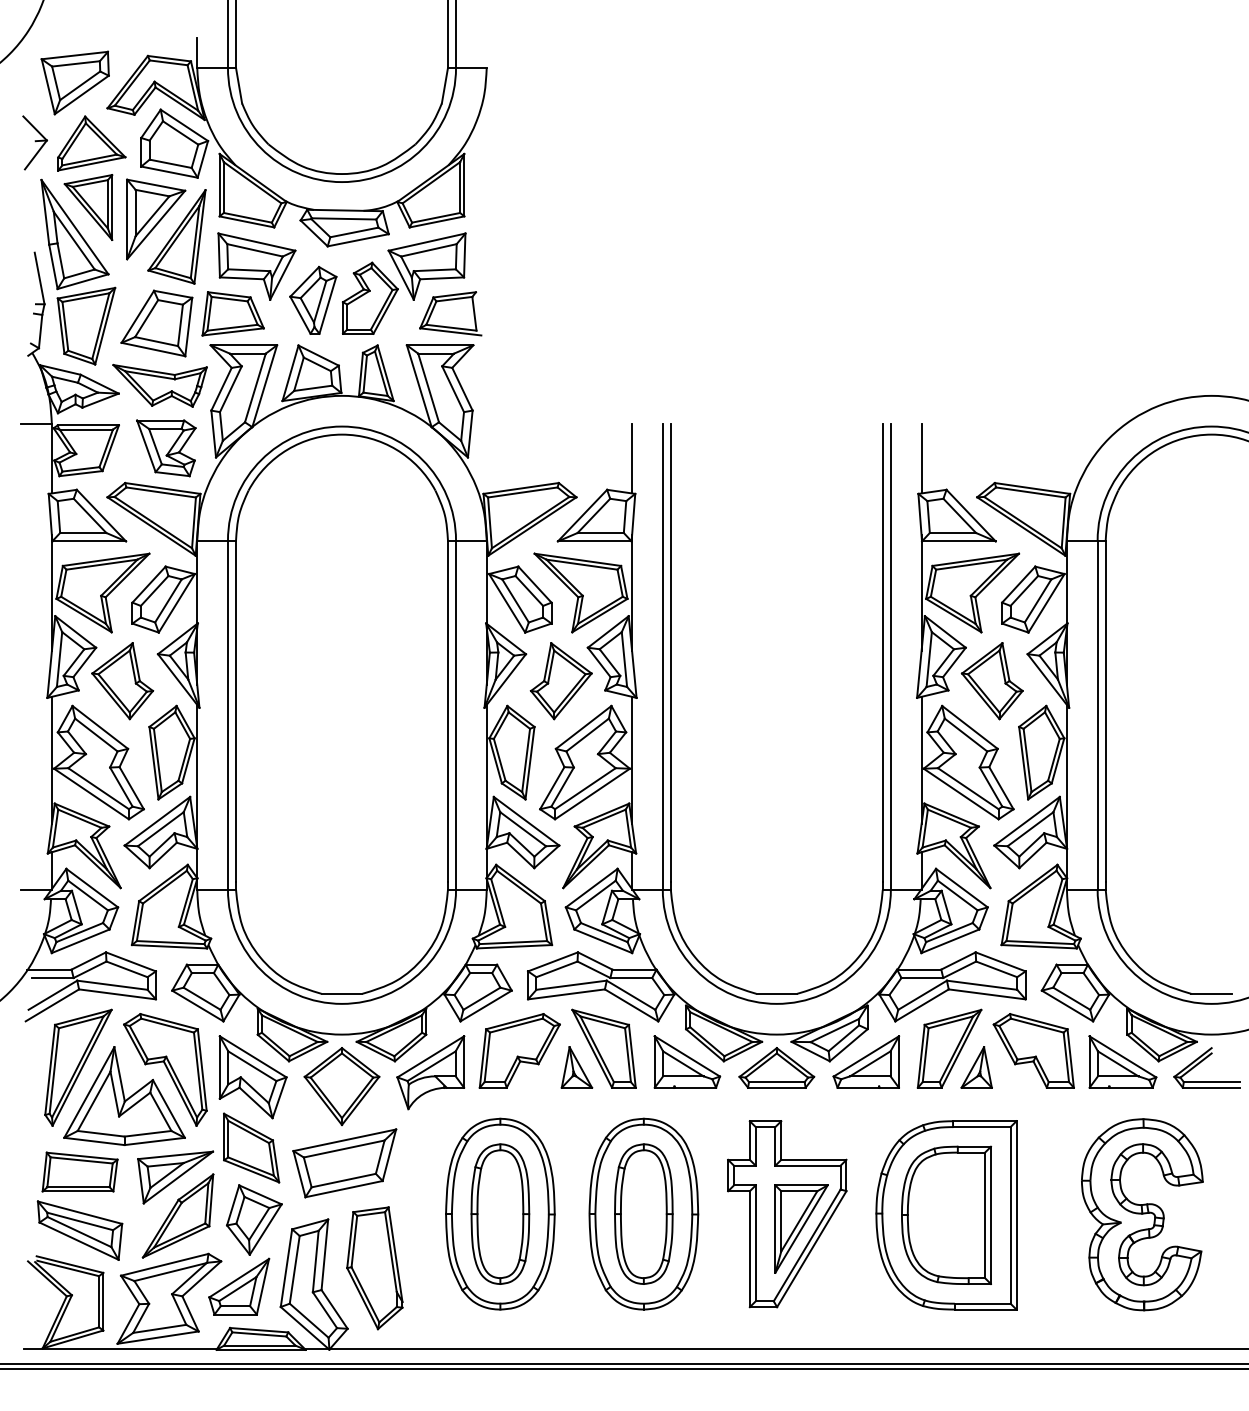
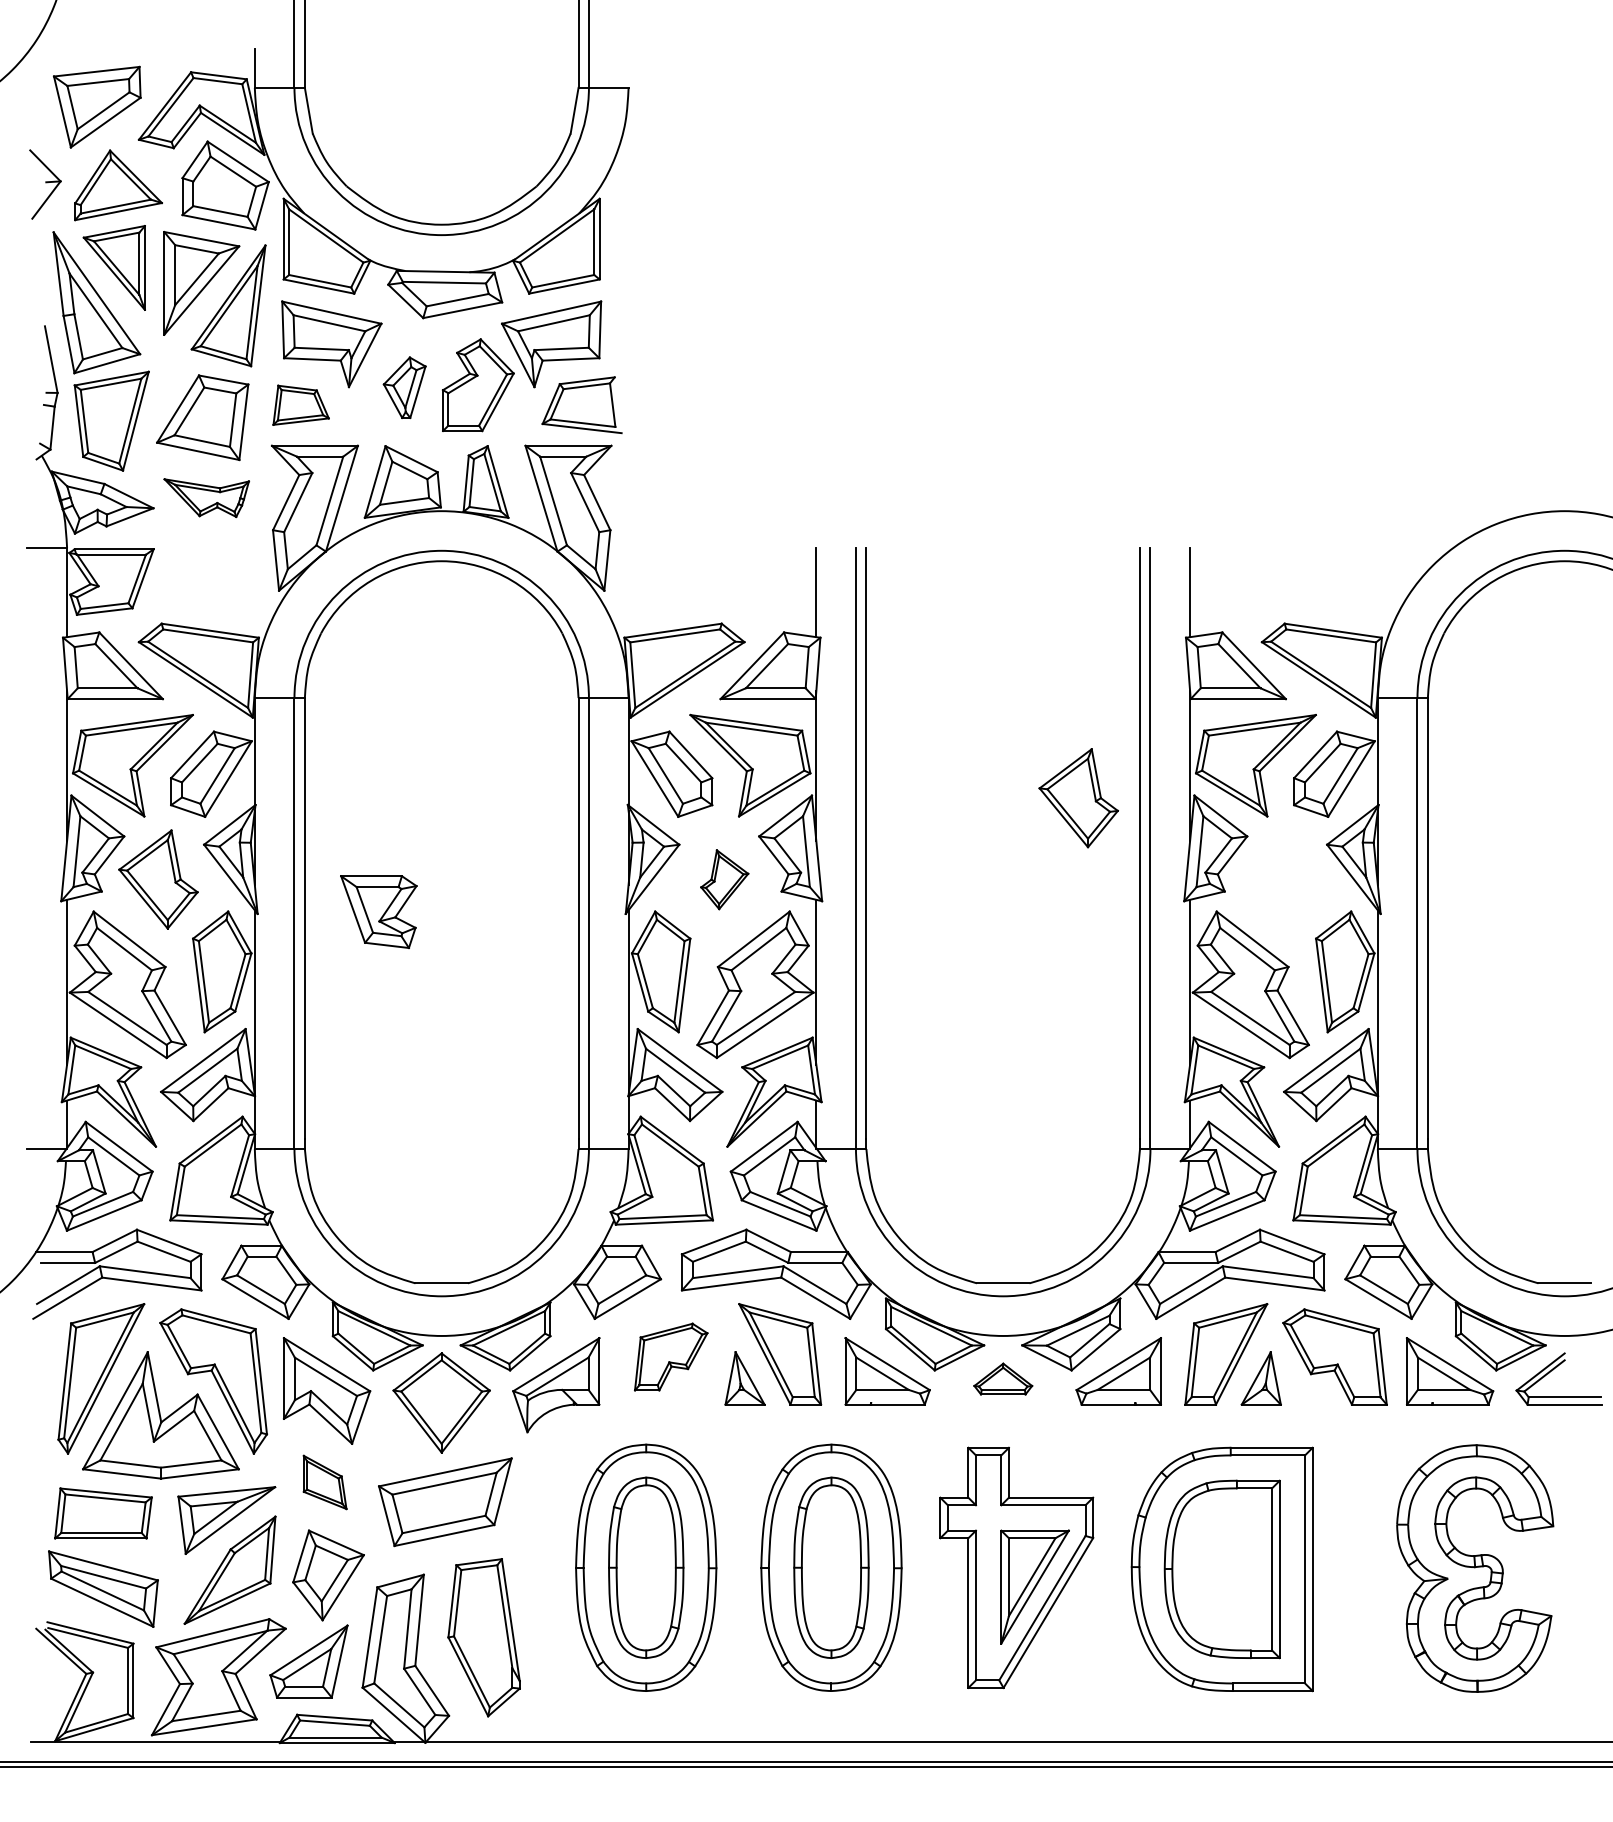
part: (313, 299) -> (404, 386), size x0.7
part: (232, 313) -> (300, 404), size x0.7
part: (159, 385) -> (206, 497), size x0.7
part: (166, 448) -> (379, 912), moved
part: (560, 681) -> (723, 880), size x0.6
part: (991, 681) -> (1077, 798), moved
part: (519, 1050) -> (670, 1356), size x0.7
part: (776, 1067) -> (1002, 1378), size x0.6
part: (251, 1147) -> (324, 1481), size x0.6

